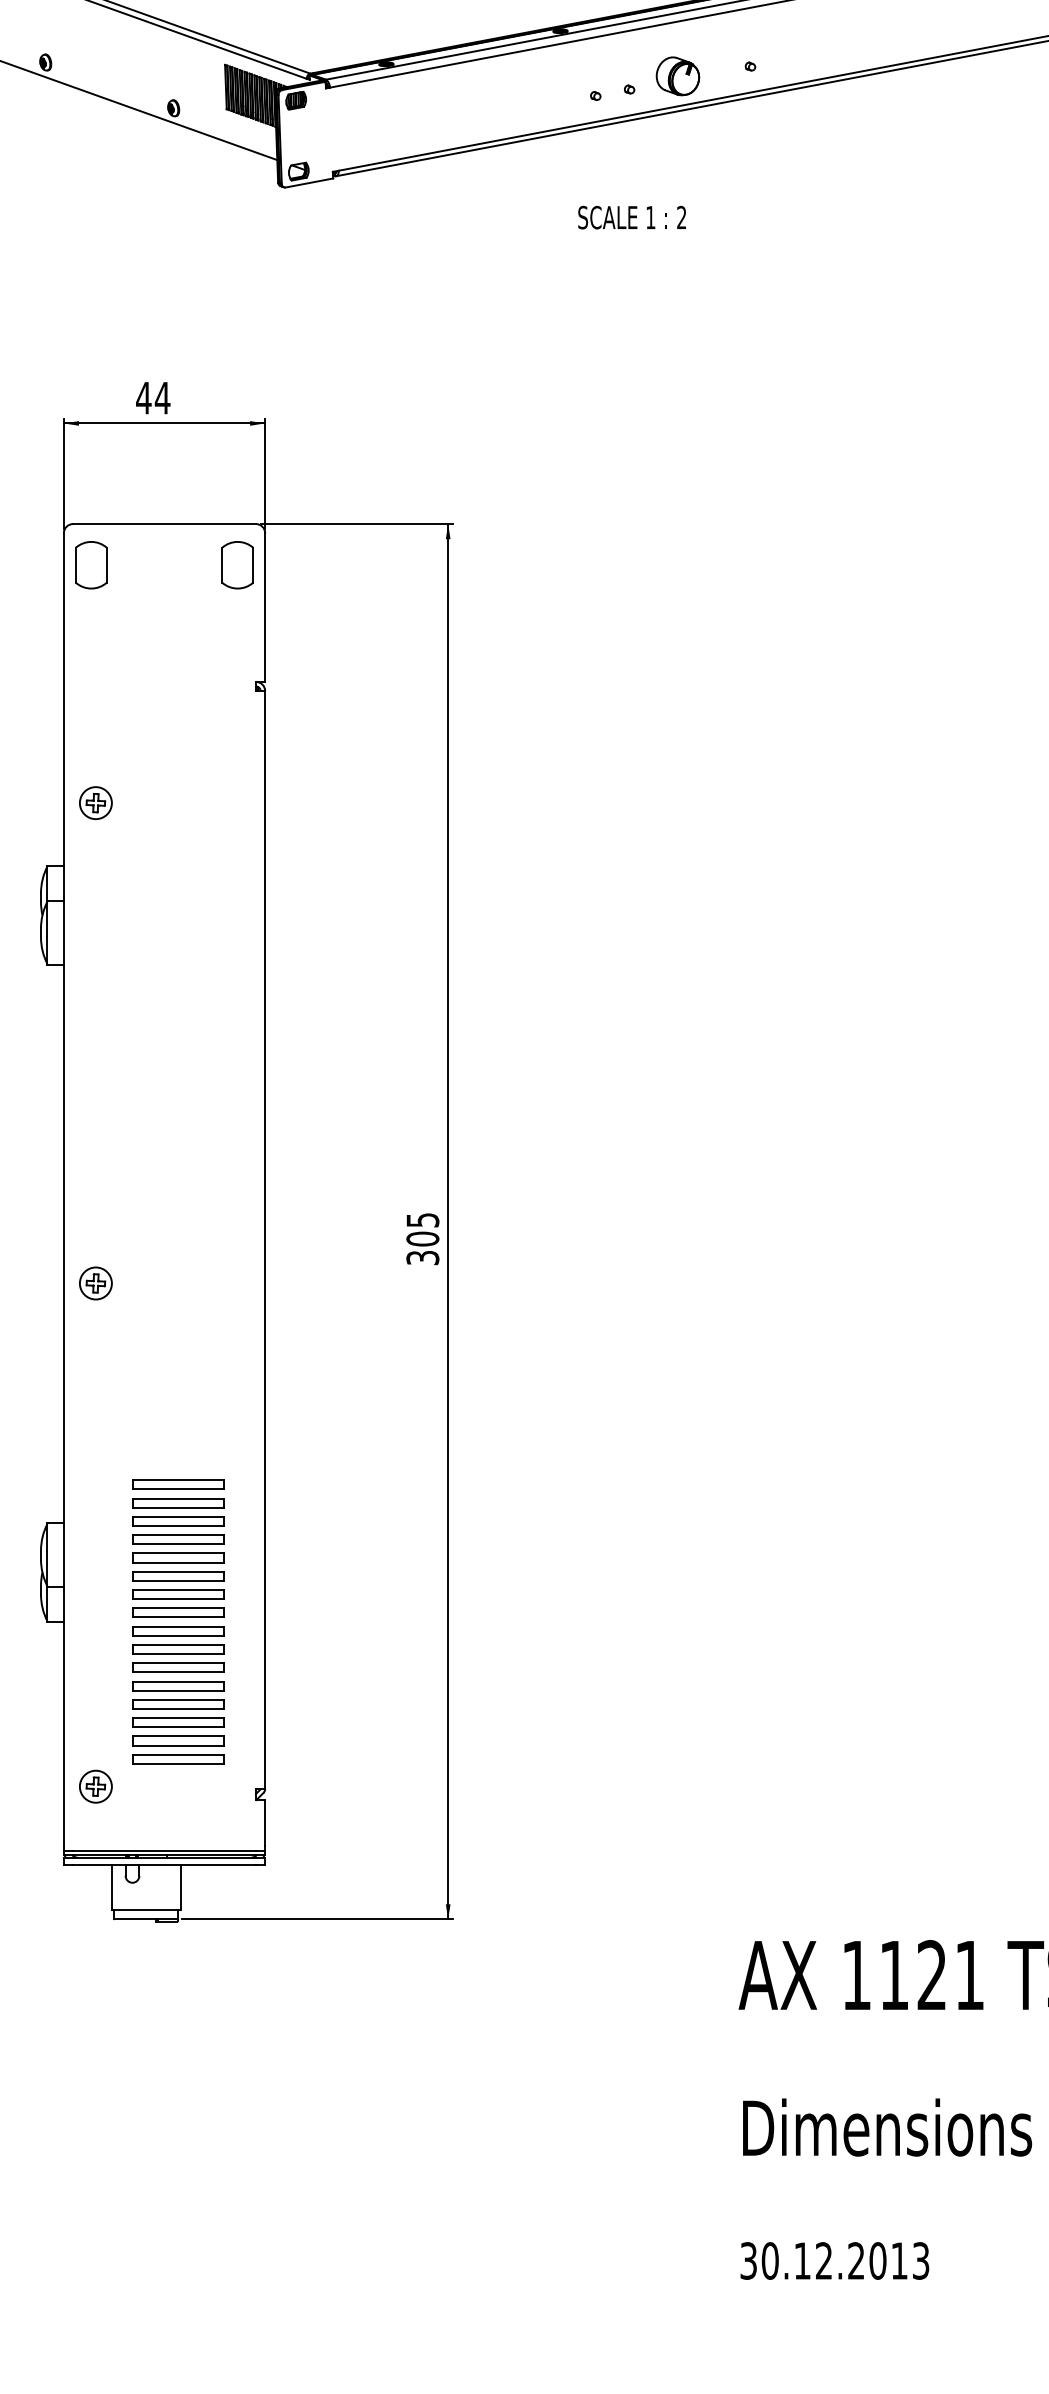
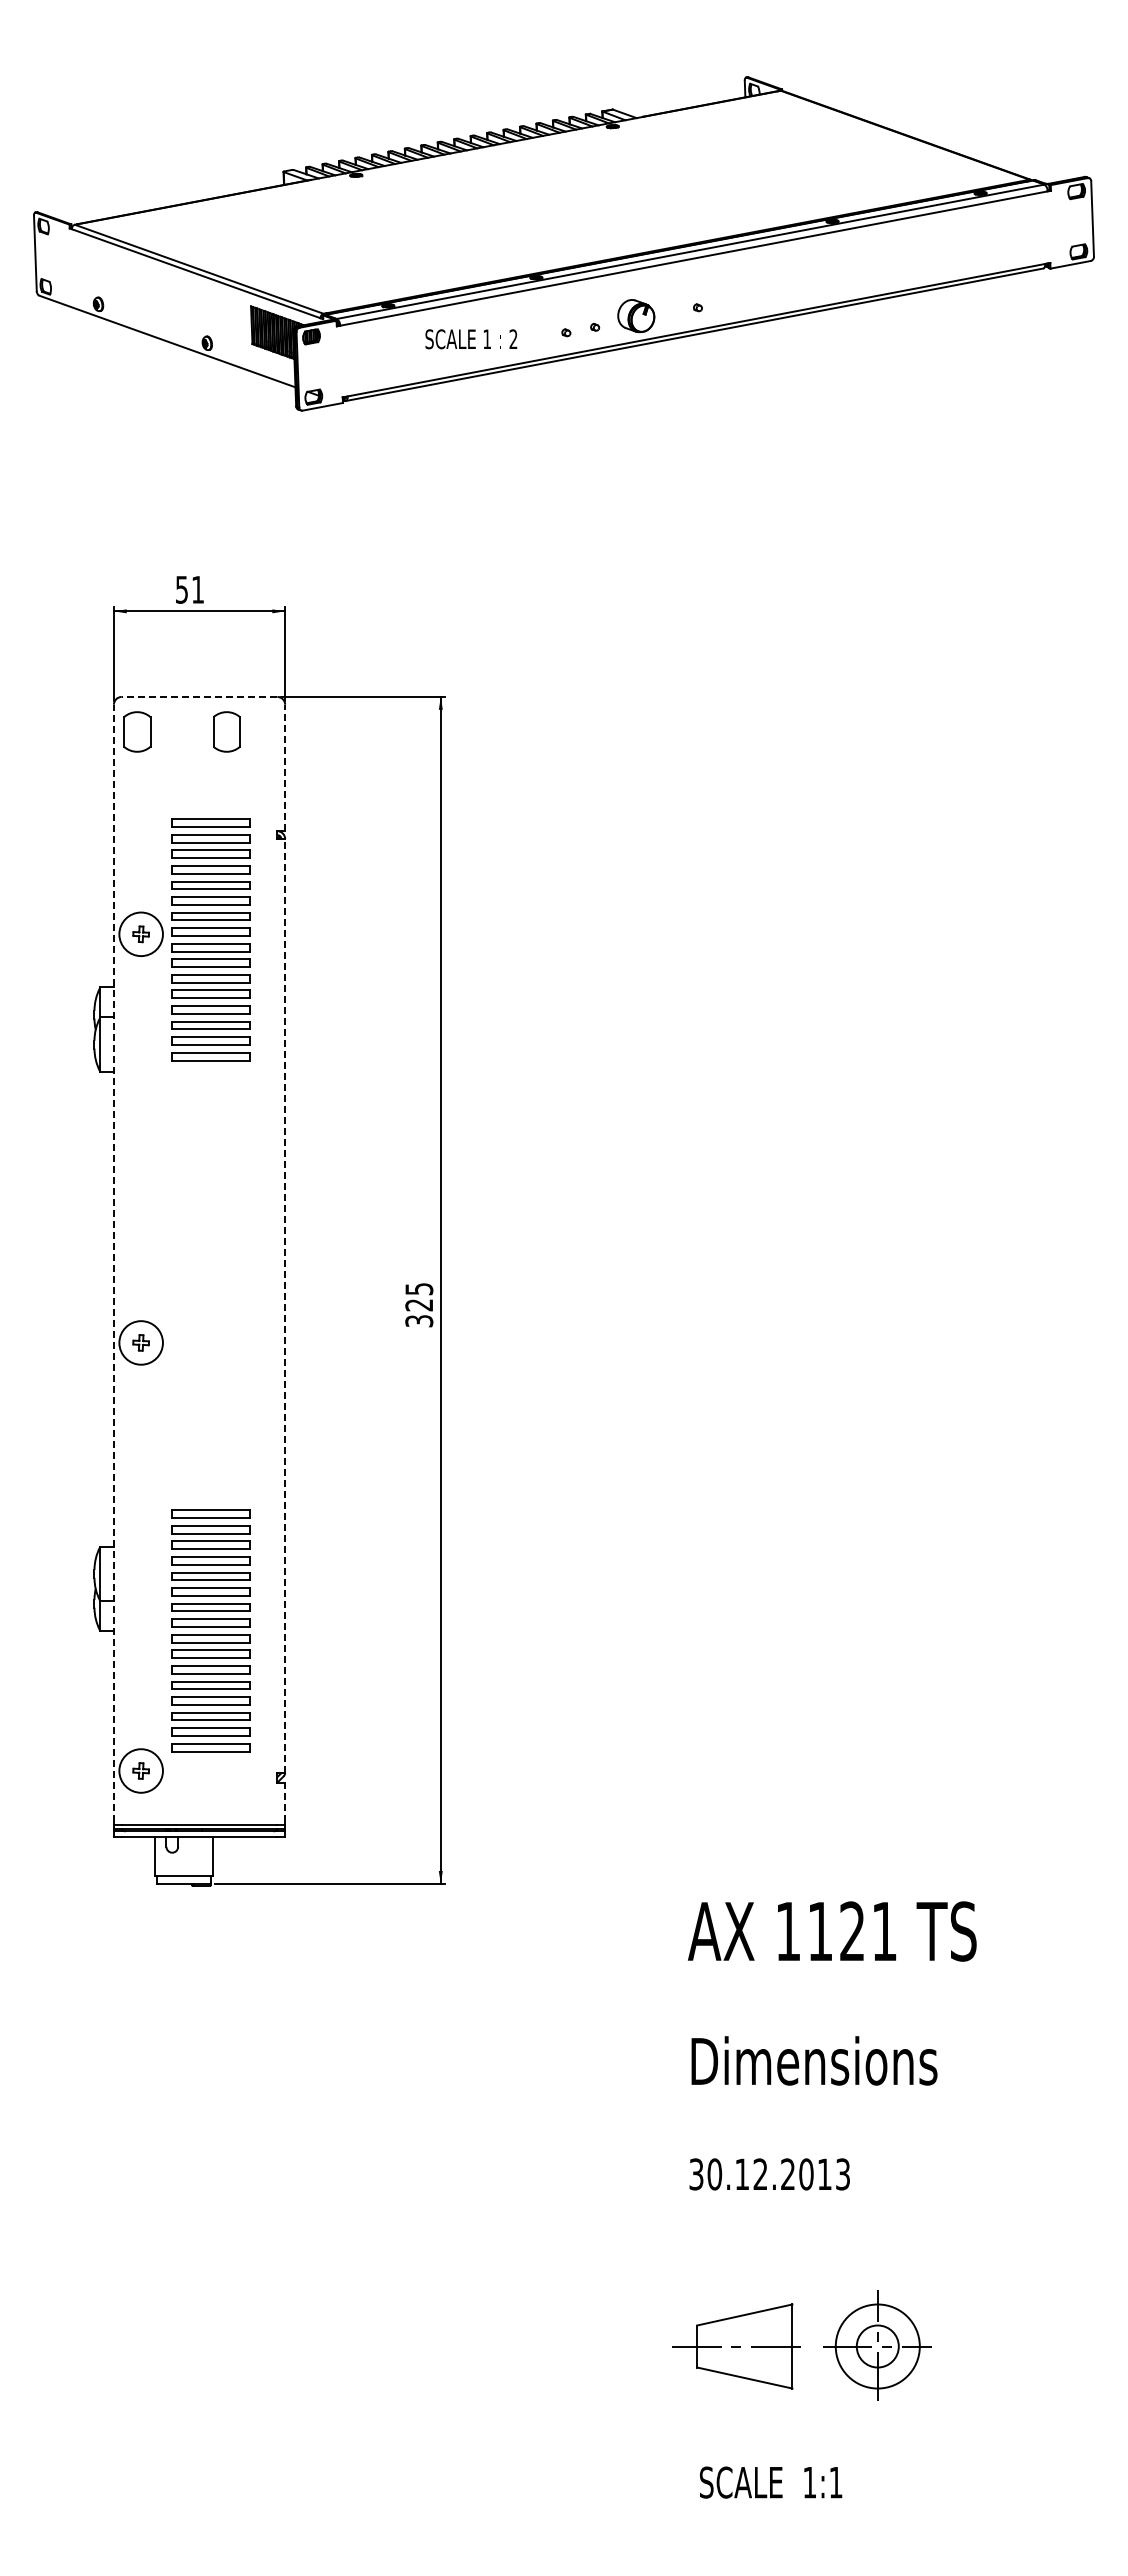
text: (632, 217) -> (471, 339), moved
text: (152, 397) -> (189, 589), 44 -> 51
line: (164, 523) -> (199, 696), solid -> dashed
part: (237, 564) -> (226, 731), moved
line: (265, 607) -> (285, 767), solid -> dashed
circle: (95, 802) -> (140, 933), size x1.6
part: (177, 809) -> (210, 939), added
line: (63, 1188) -> (113, 1262), solid -> dashed
text: (423, 1238) -> (419, 1304), 305 -> 325
line: (265, 1239) -> (285, 1305), solid -> dashed
circle: (95, 1282) -> (140, 1342), size x1.6
circle: (95, 1786) -> (140, 1770), size x1.6
line: (265, 1822) -> (285, 1801), solid -> dashed

